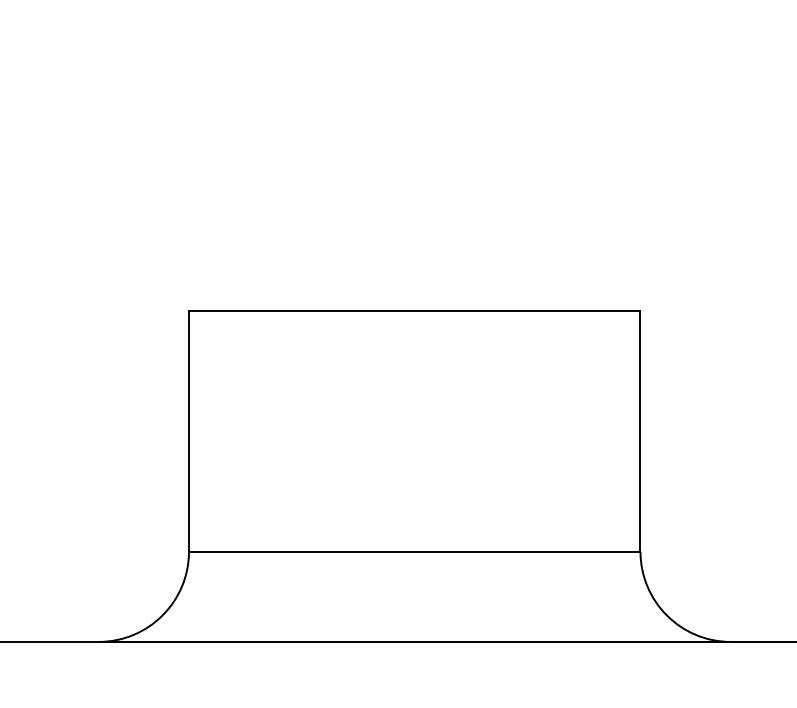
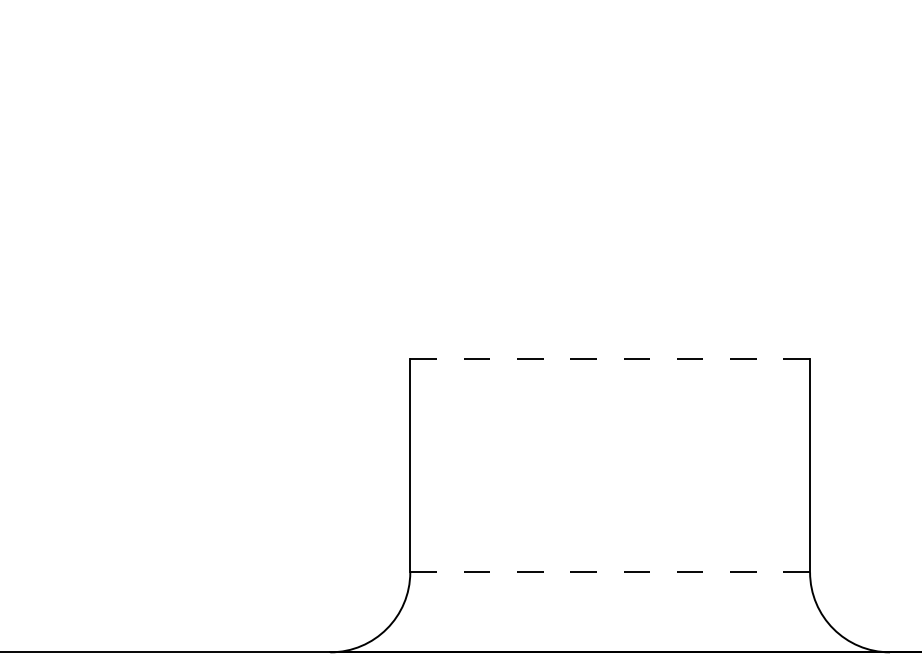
line: (415, 311) -> (610, 359), solid -> dashed
line: (415, 551) -> (610, 572), solid -> dashed

